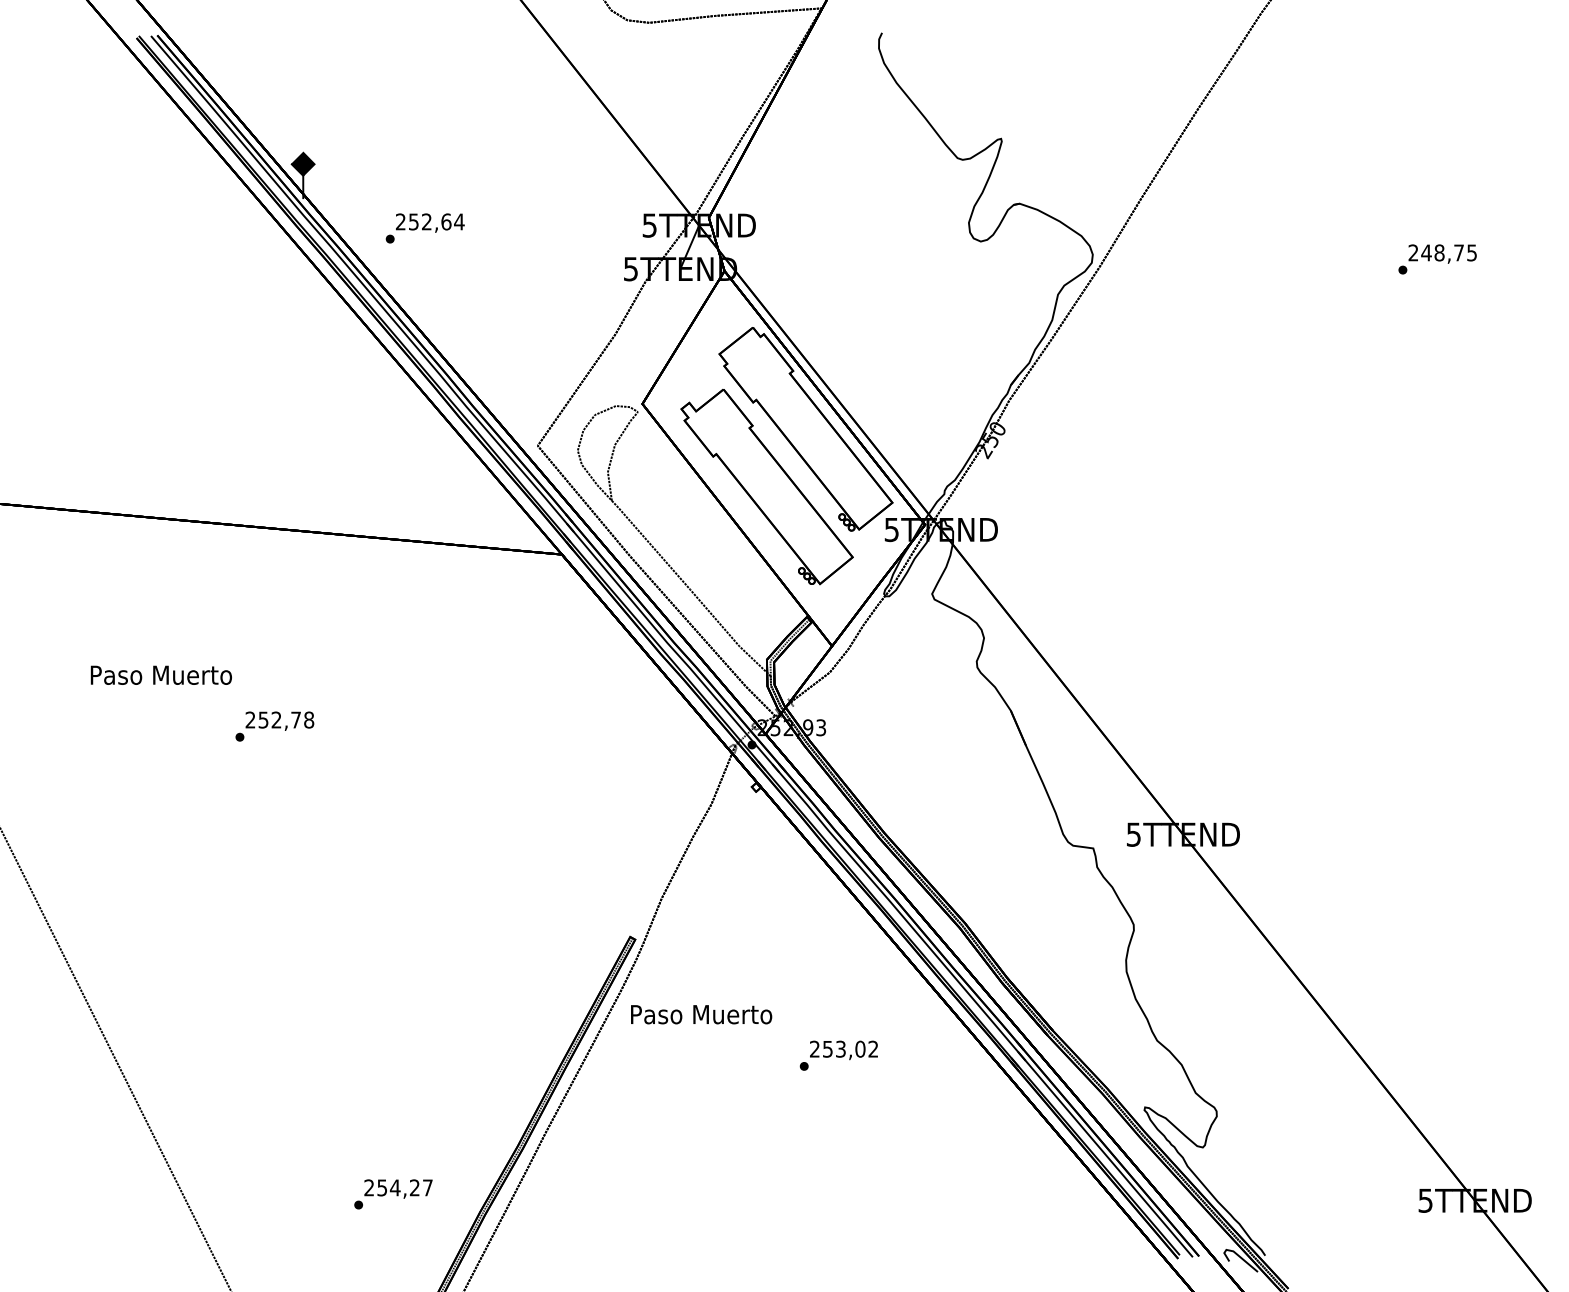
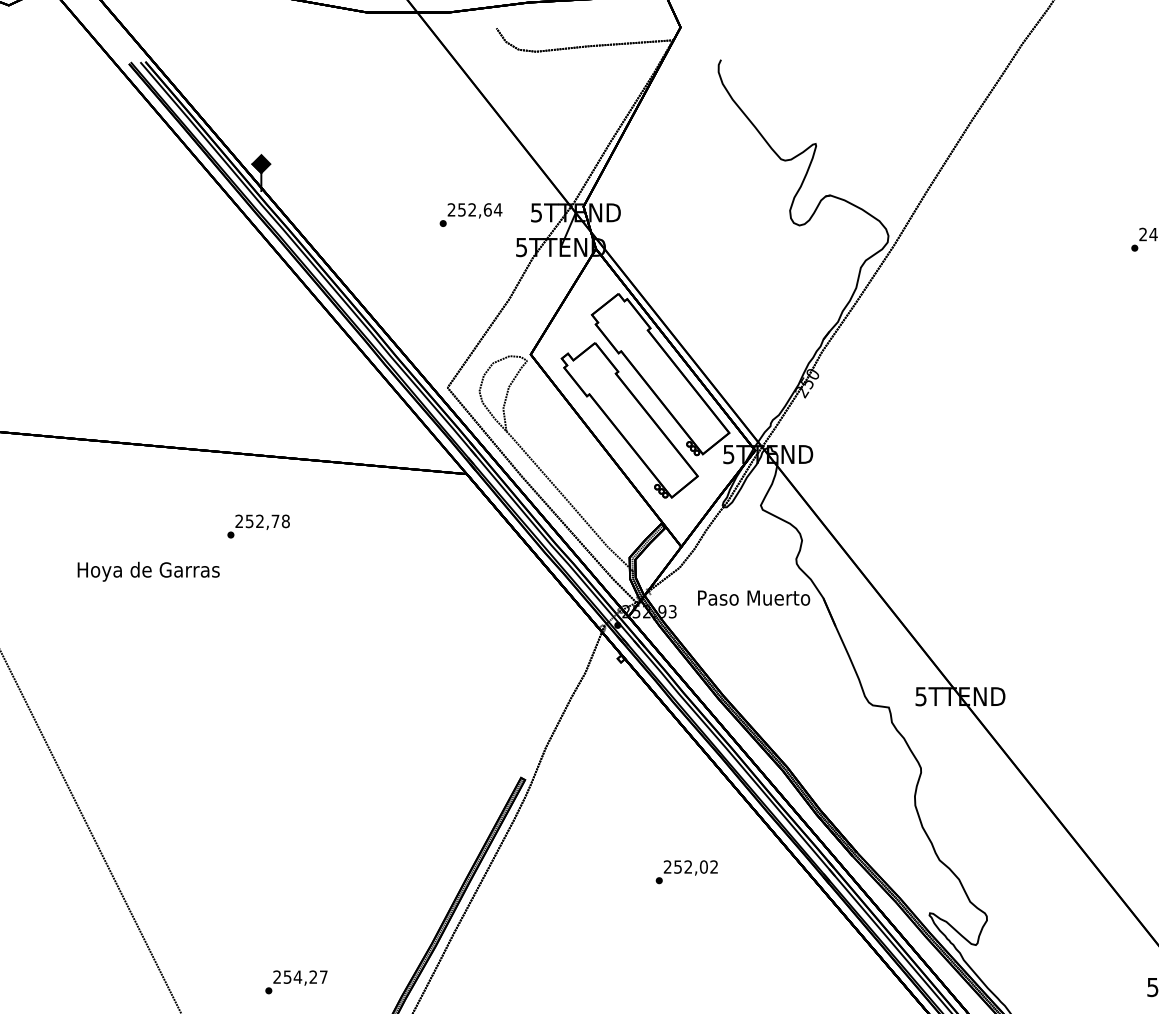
text: (424, 228) -> (470, 215), moved
text: (161, 677) -> (148, 571), Paso Muerto -> Hoya de Garras
text: (274, 726) -> (258, 526), moved
text: (701, 1014) -> (754, 597), moved
text: (840, 1049) -> (688, 867), 253,02 -> 252,02
text: (393, 1194) -> (296, 982), moved

